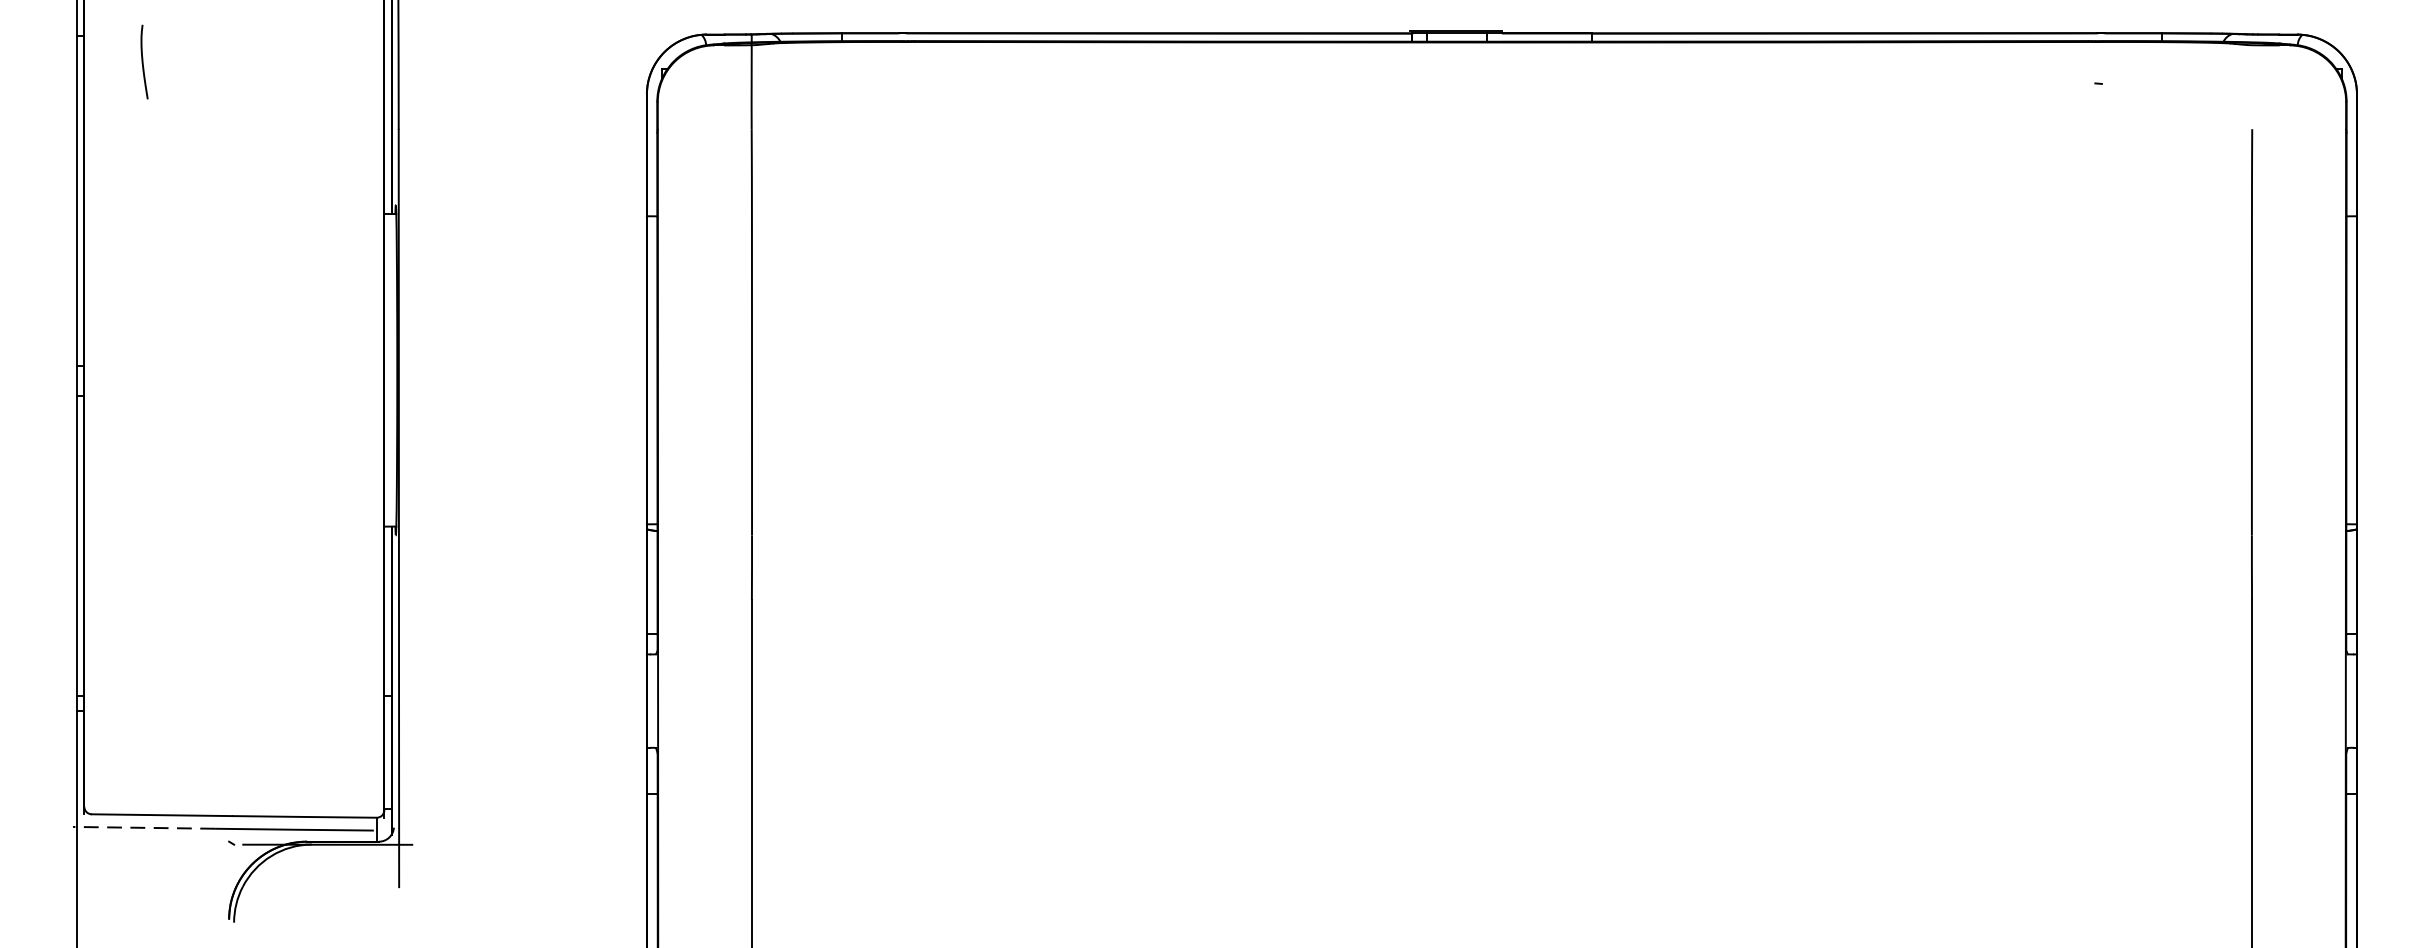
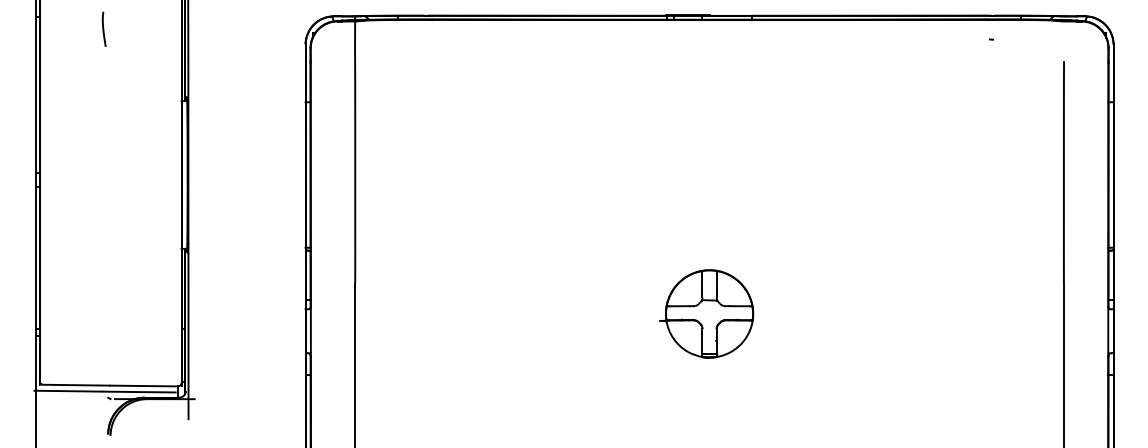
curve: (142, 60) -> (103, 28), moved
part: (1495, 663) -> (706, 313), added
line: (145, 828) -> (68, 391), dashed -> solid

